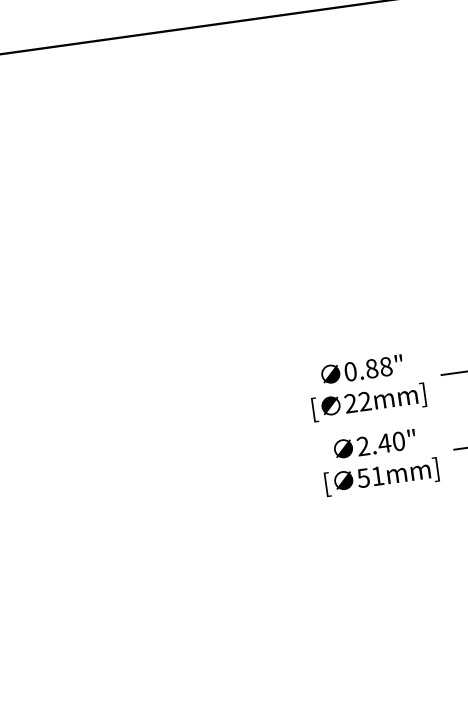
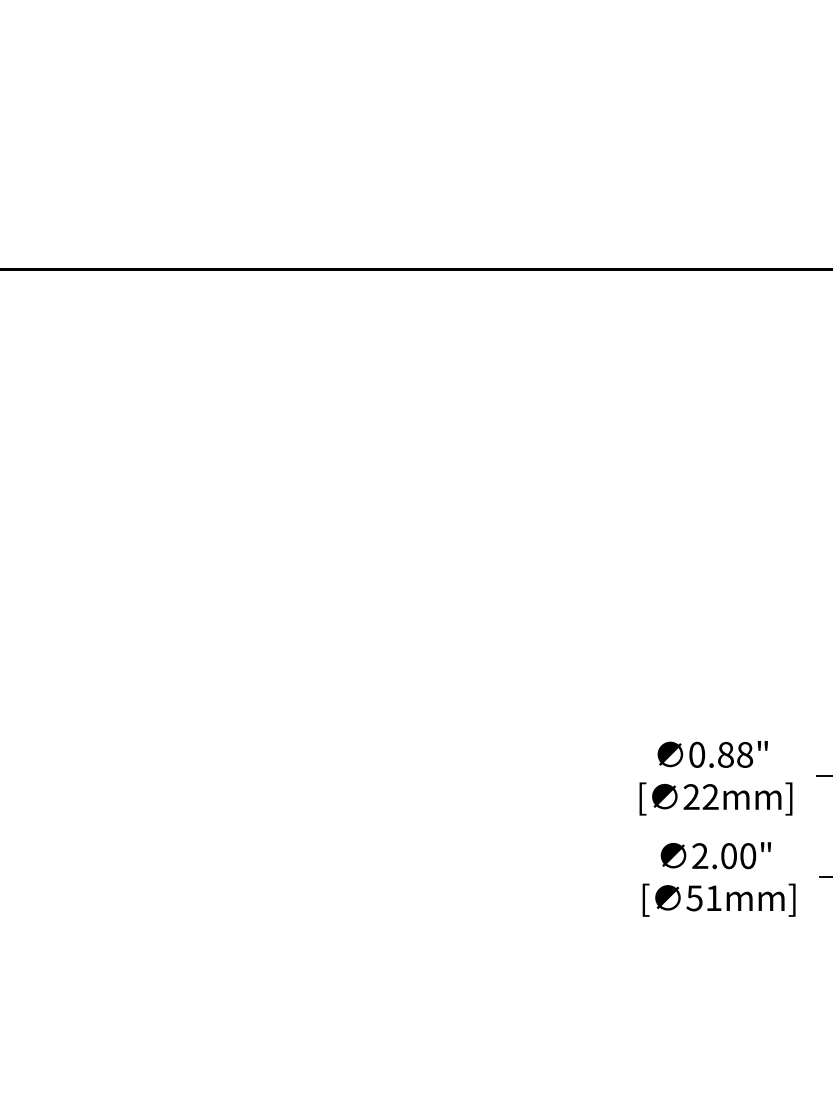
text: (384, 443) -> (728, 856), 2.40" -> 2.00"

